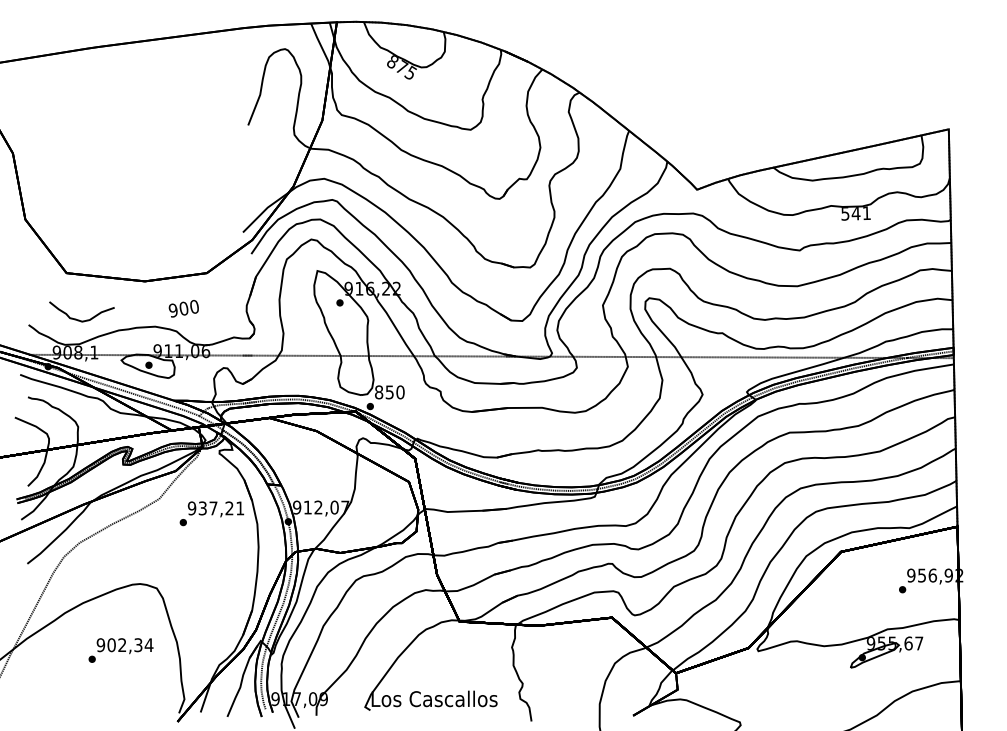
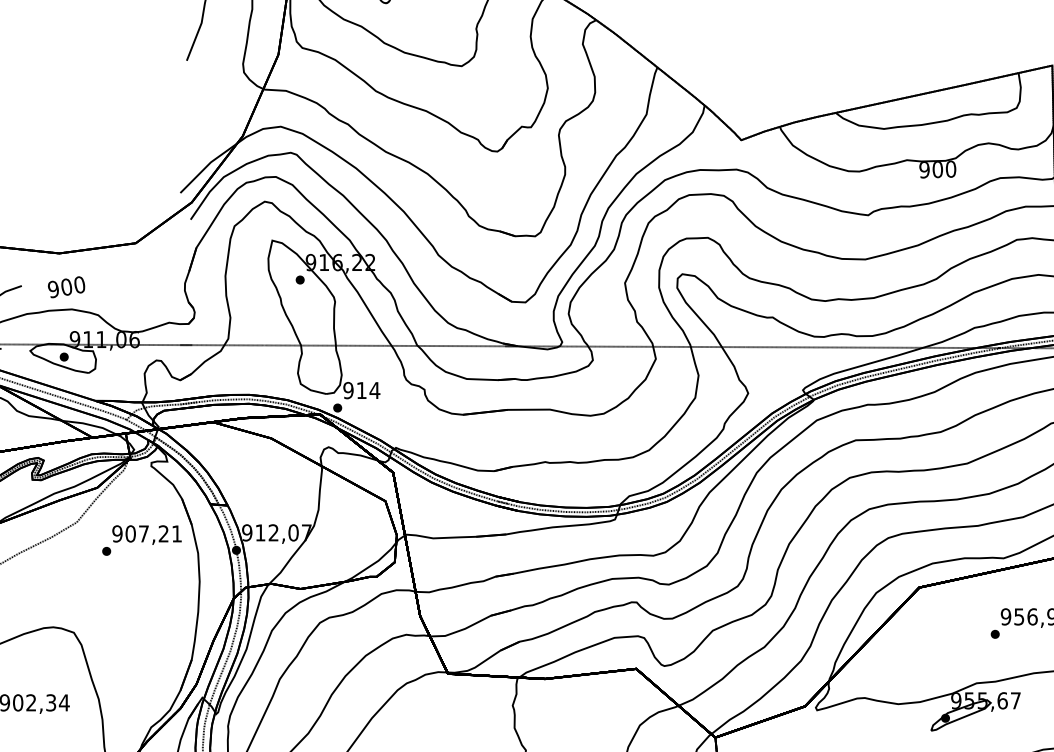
text: (855, 213) -> (937, 169), 541 -> 900
text: (183, 308) -> (66, 286), moved
text: (389, 392) -> (361, 390), 850 -> 914
text: (202, 508) -> (130, 534), 937,21 -> 907,21

